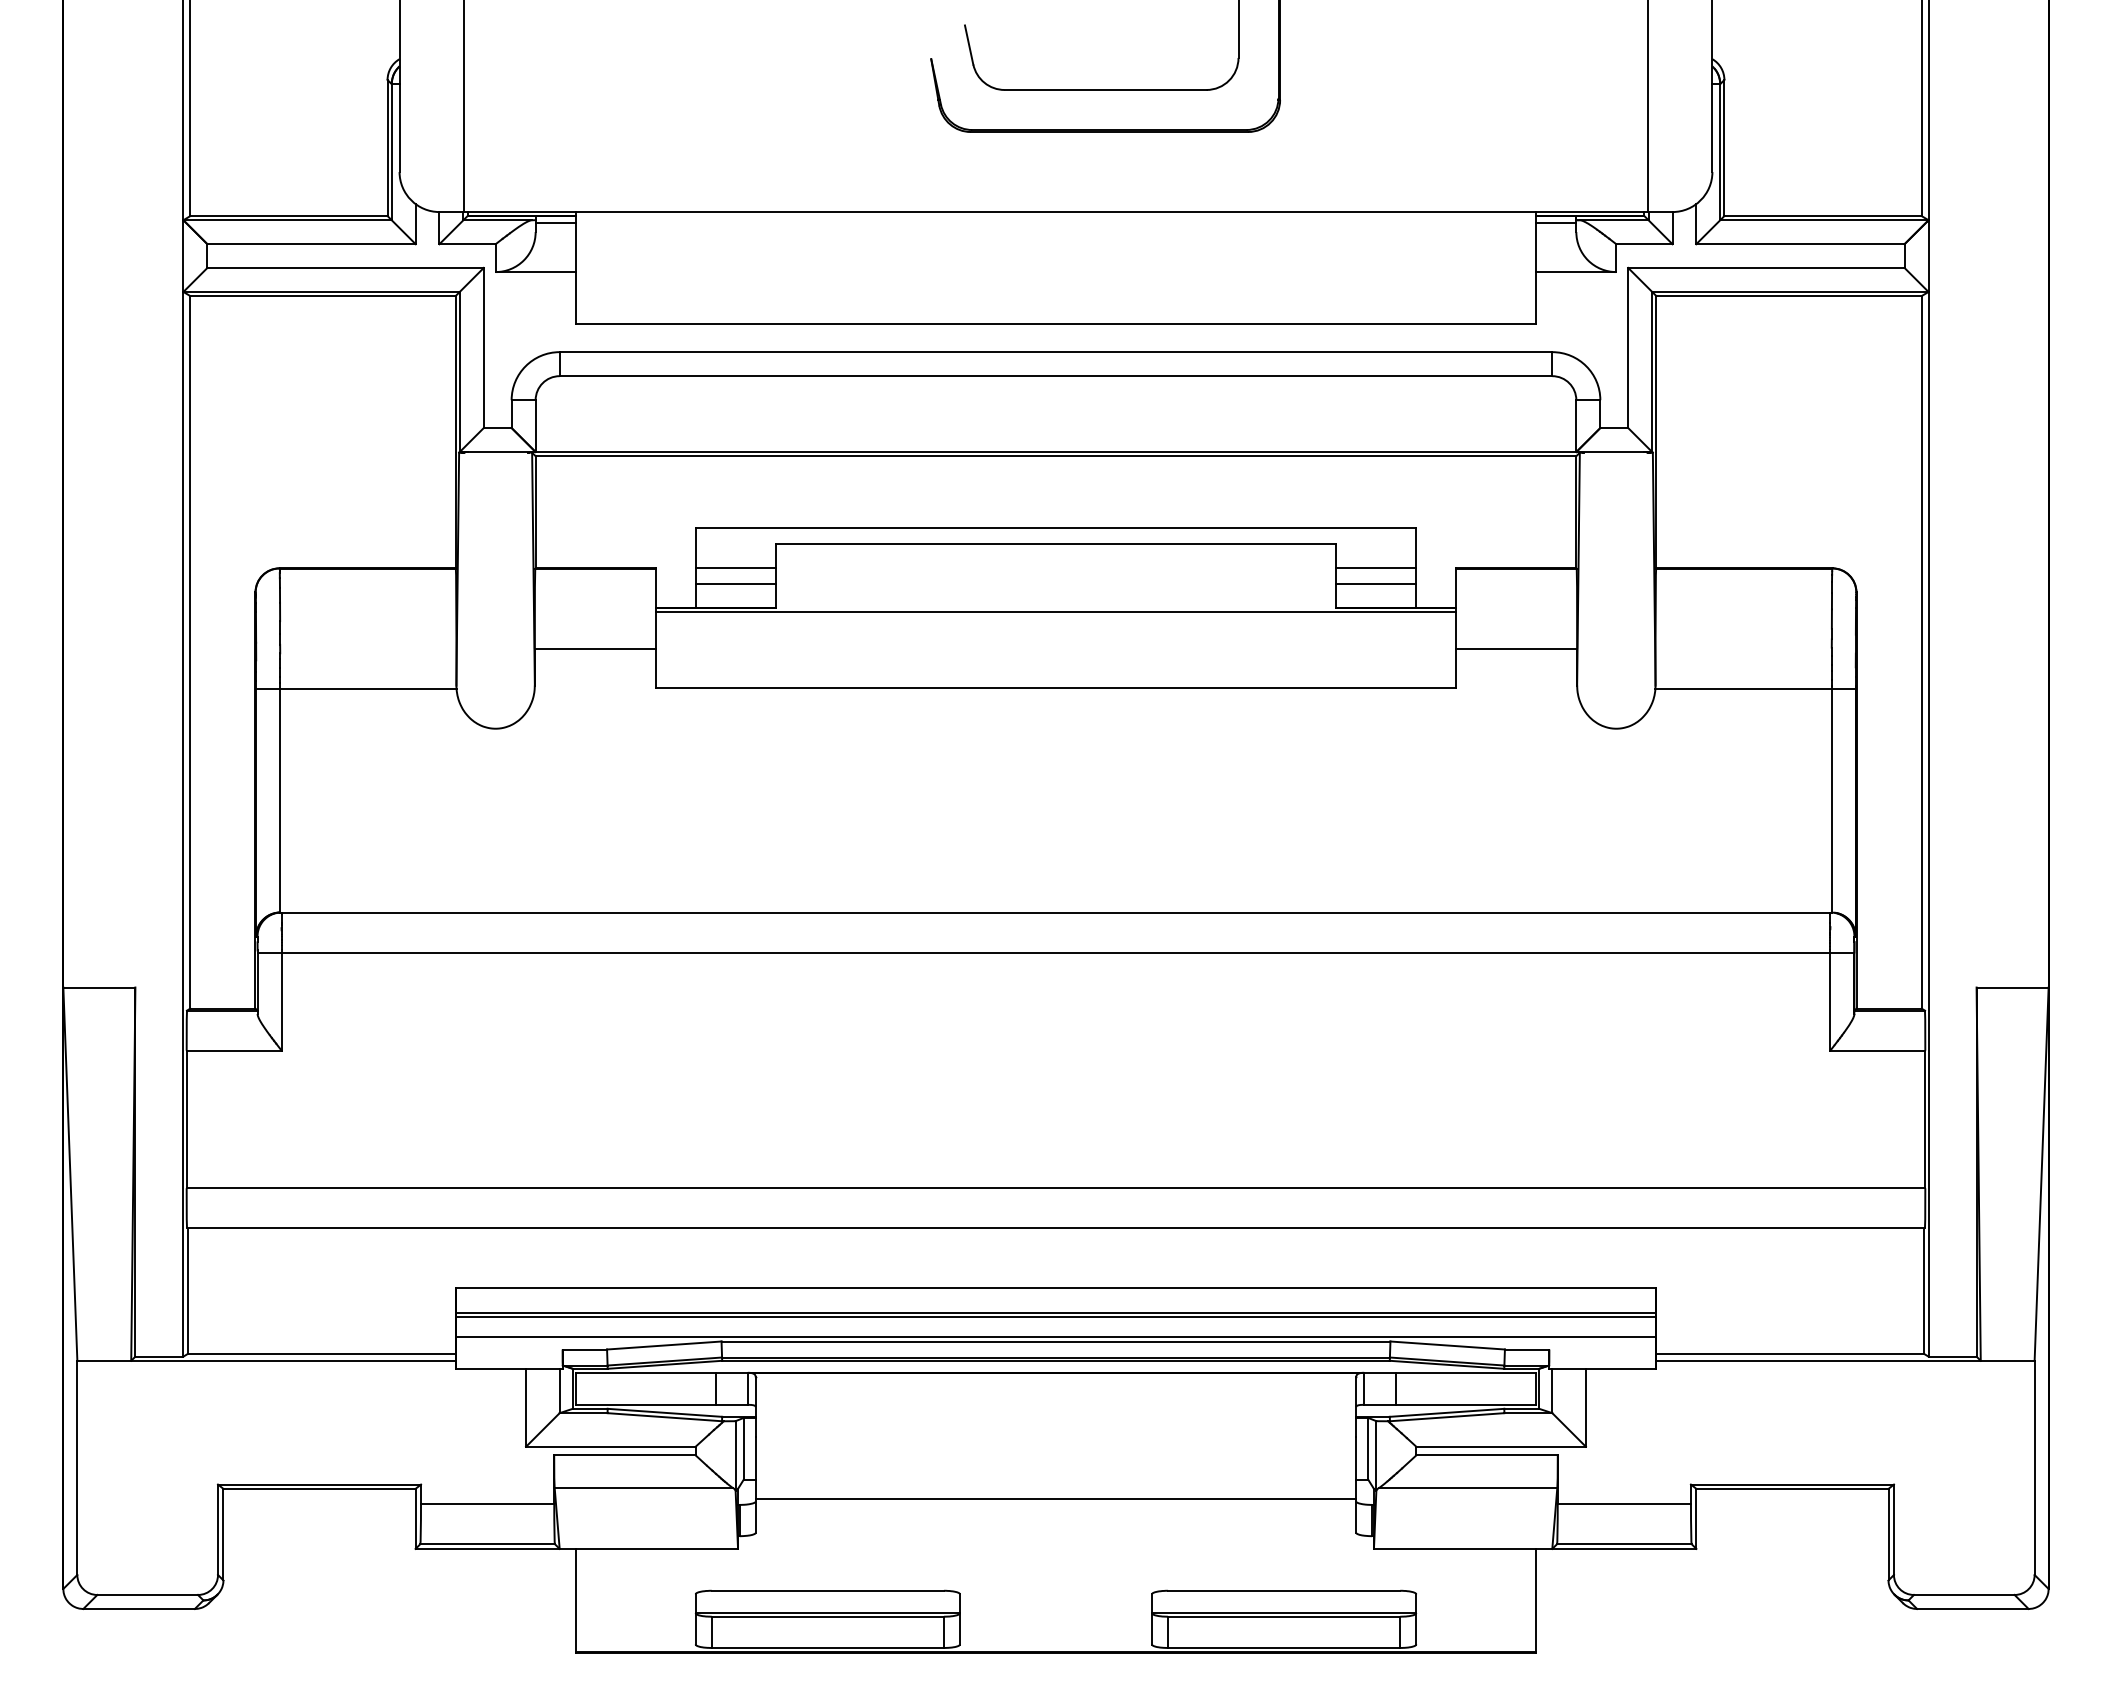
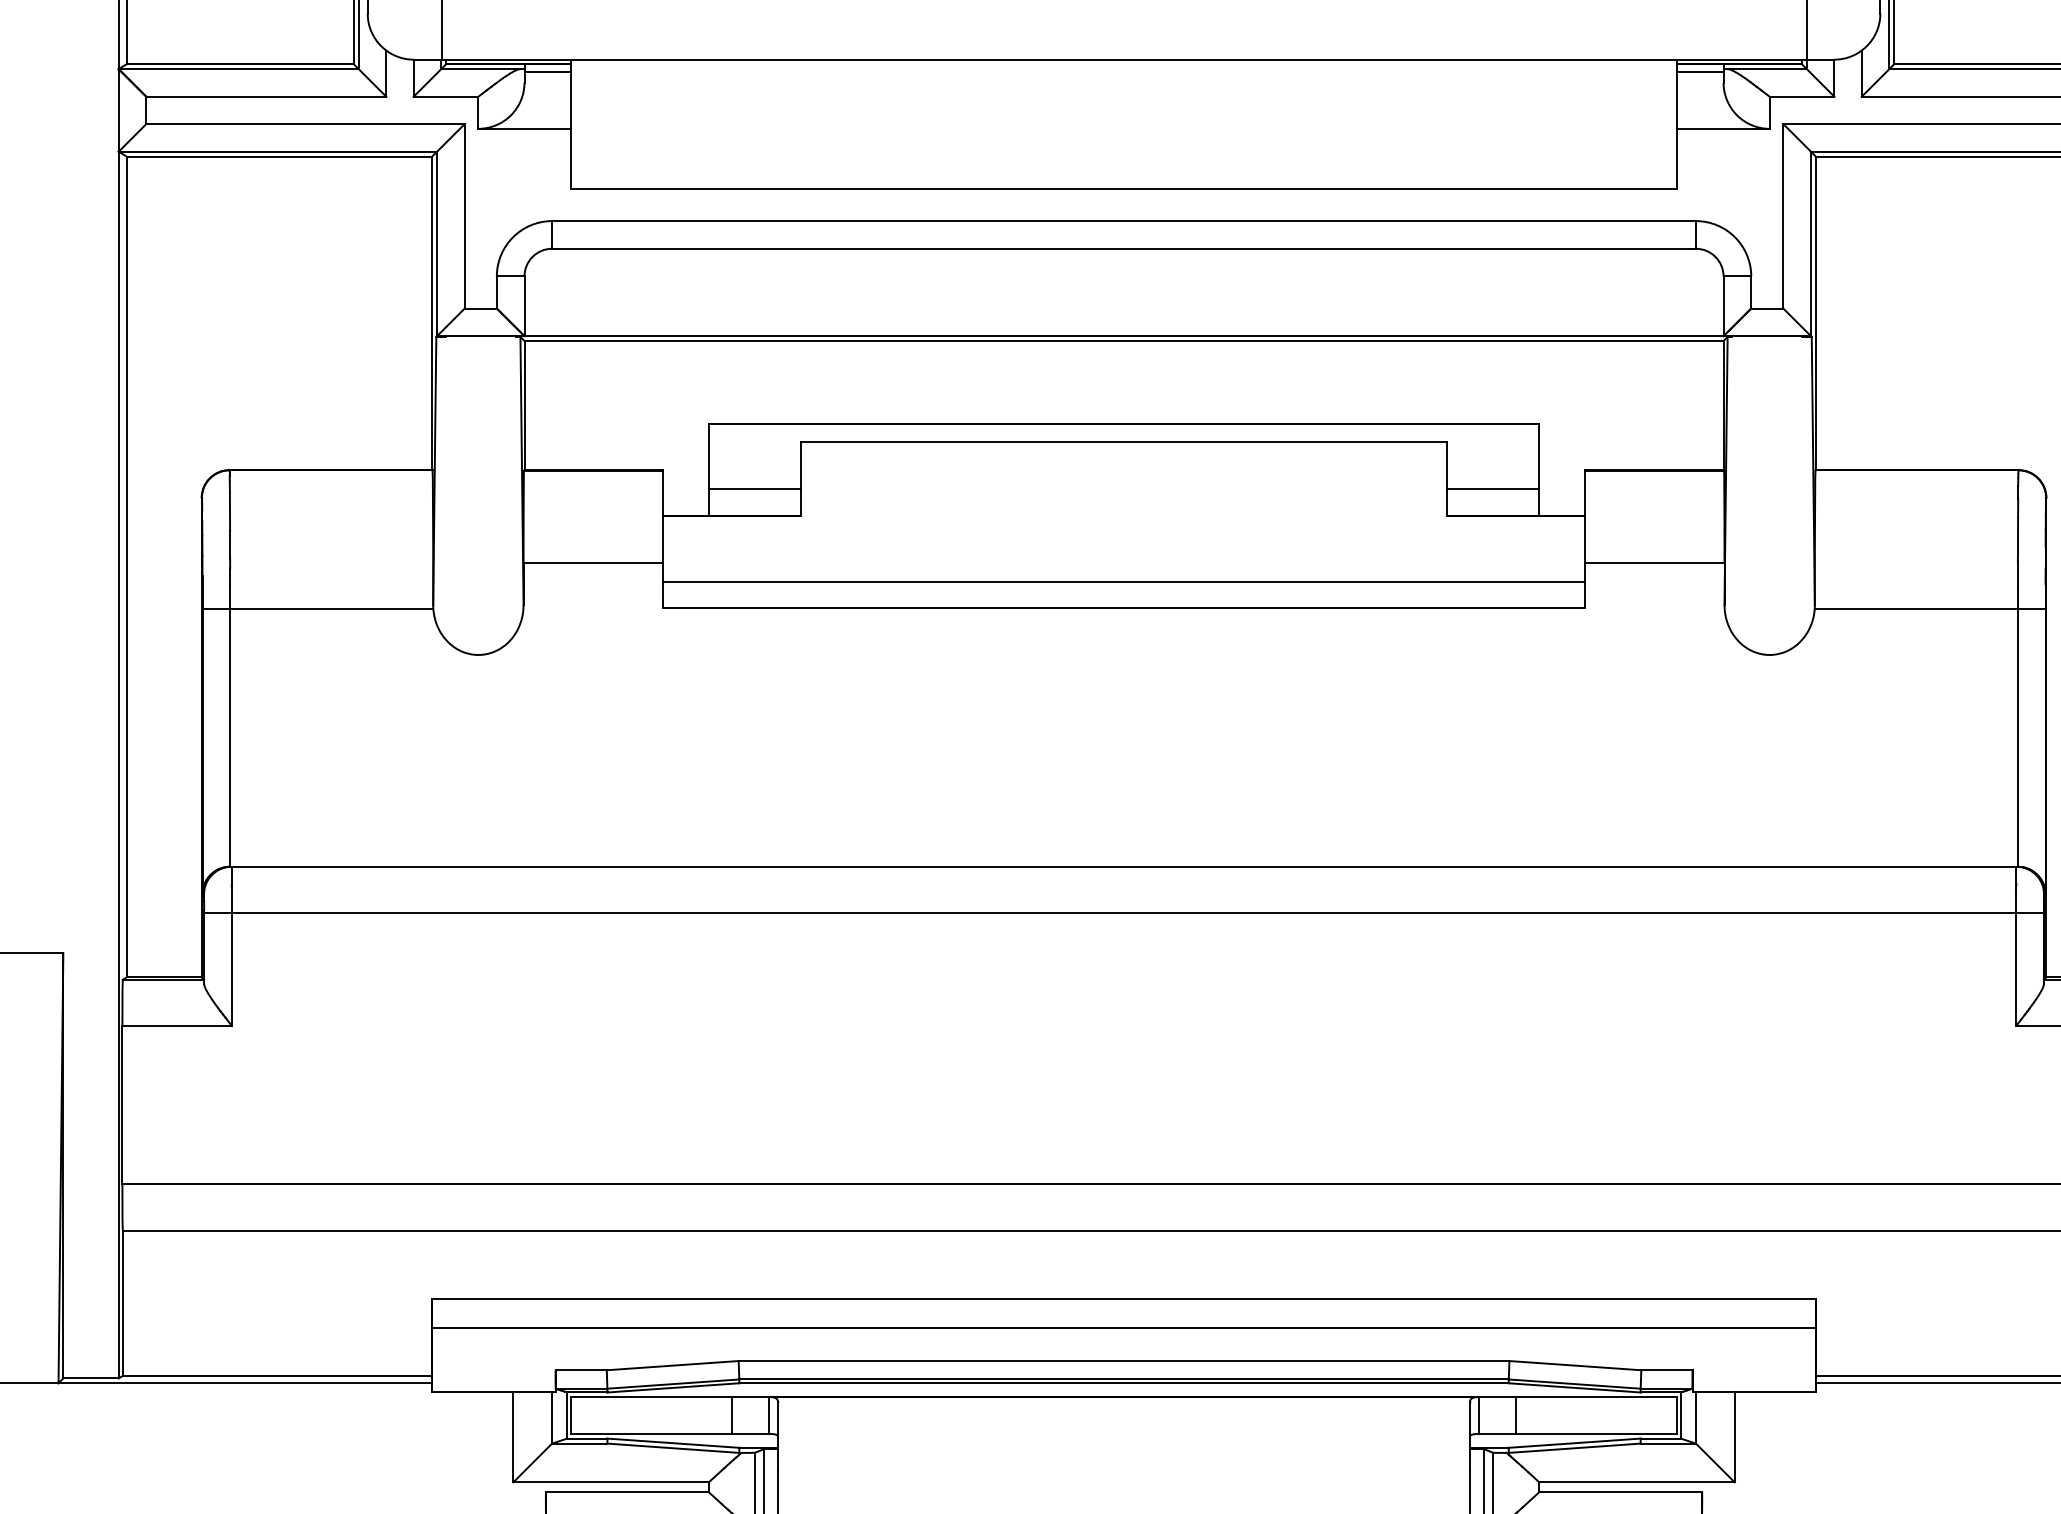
line: (735, 568) -> (754, 470), removed
line: (1376, 568) -> (1493, 470), removed
line: (1055, 612) -> (1123, 582), moved
line: (1055, 1316) -> (1123, 1332), removed
line: (1055, 1336) -> (1123, 1355), removed

